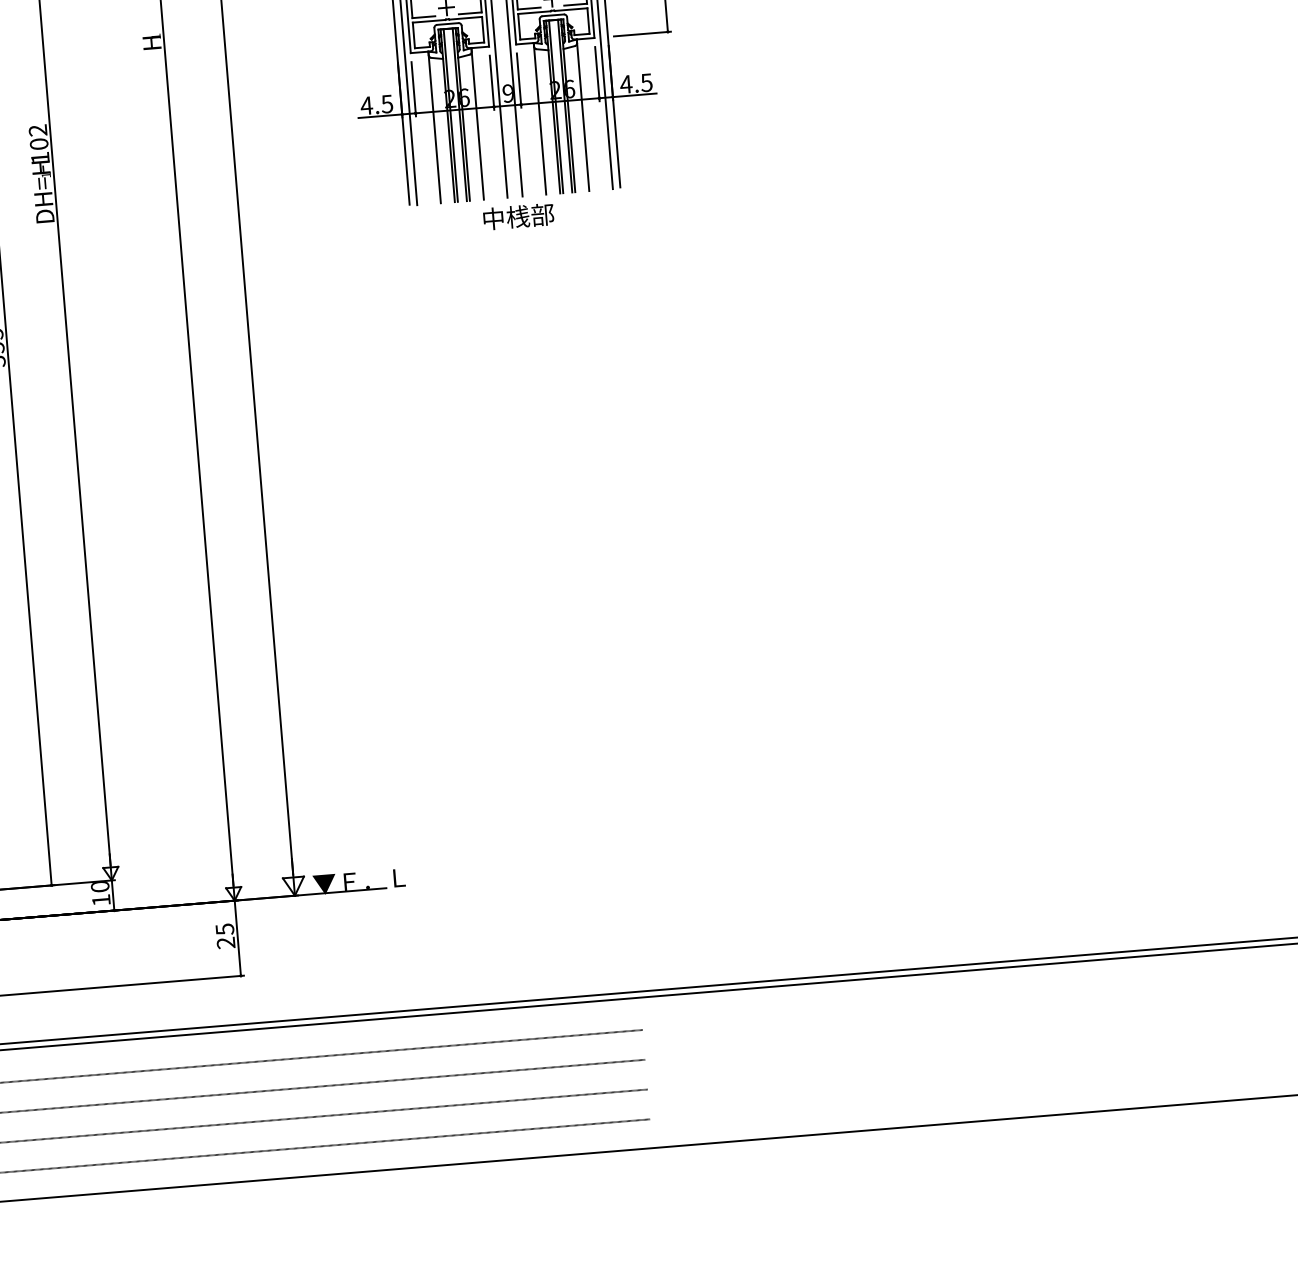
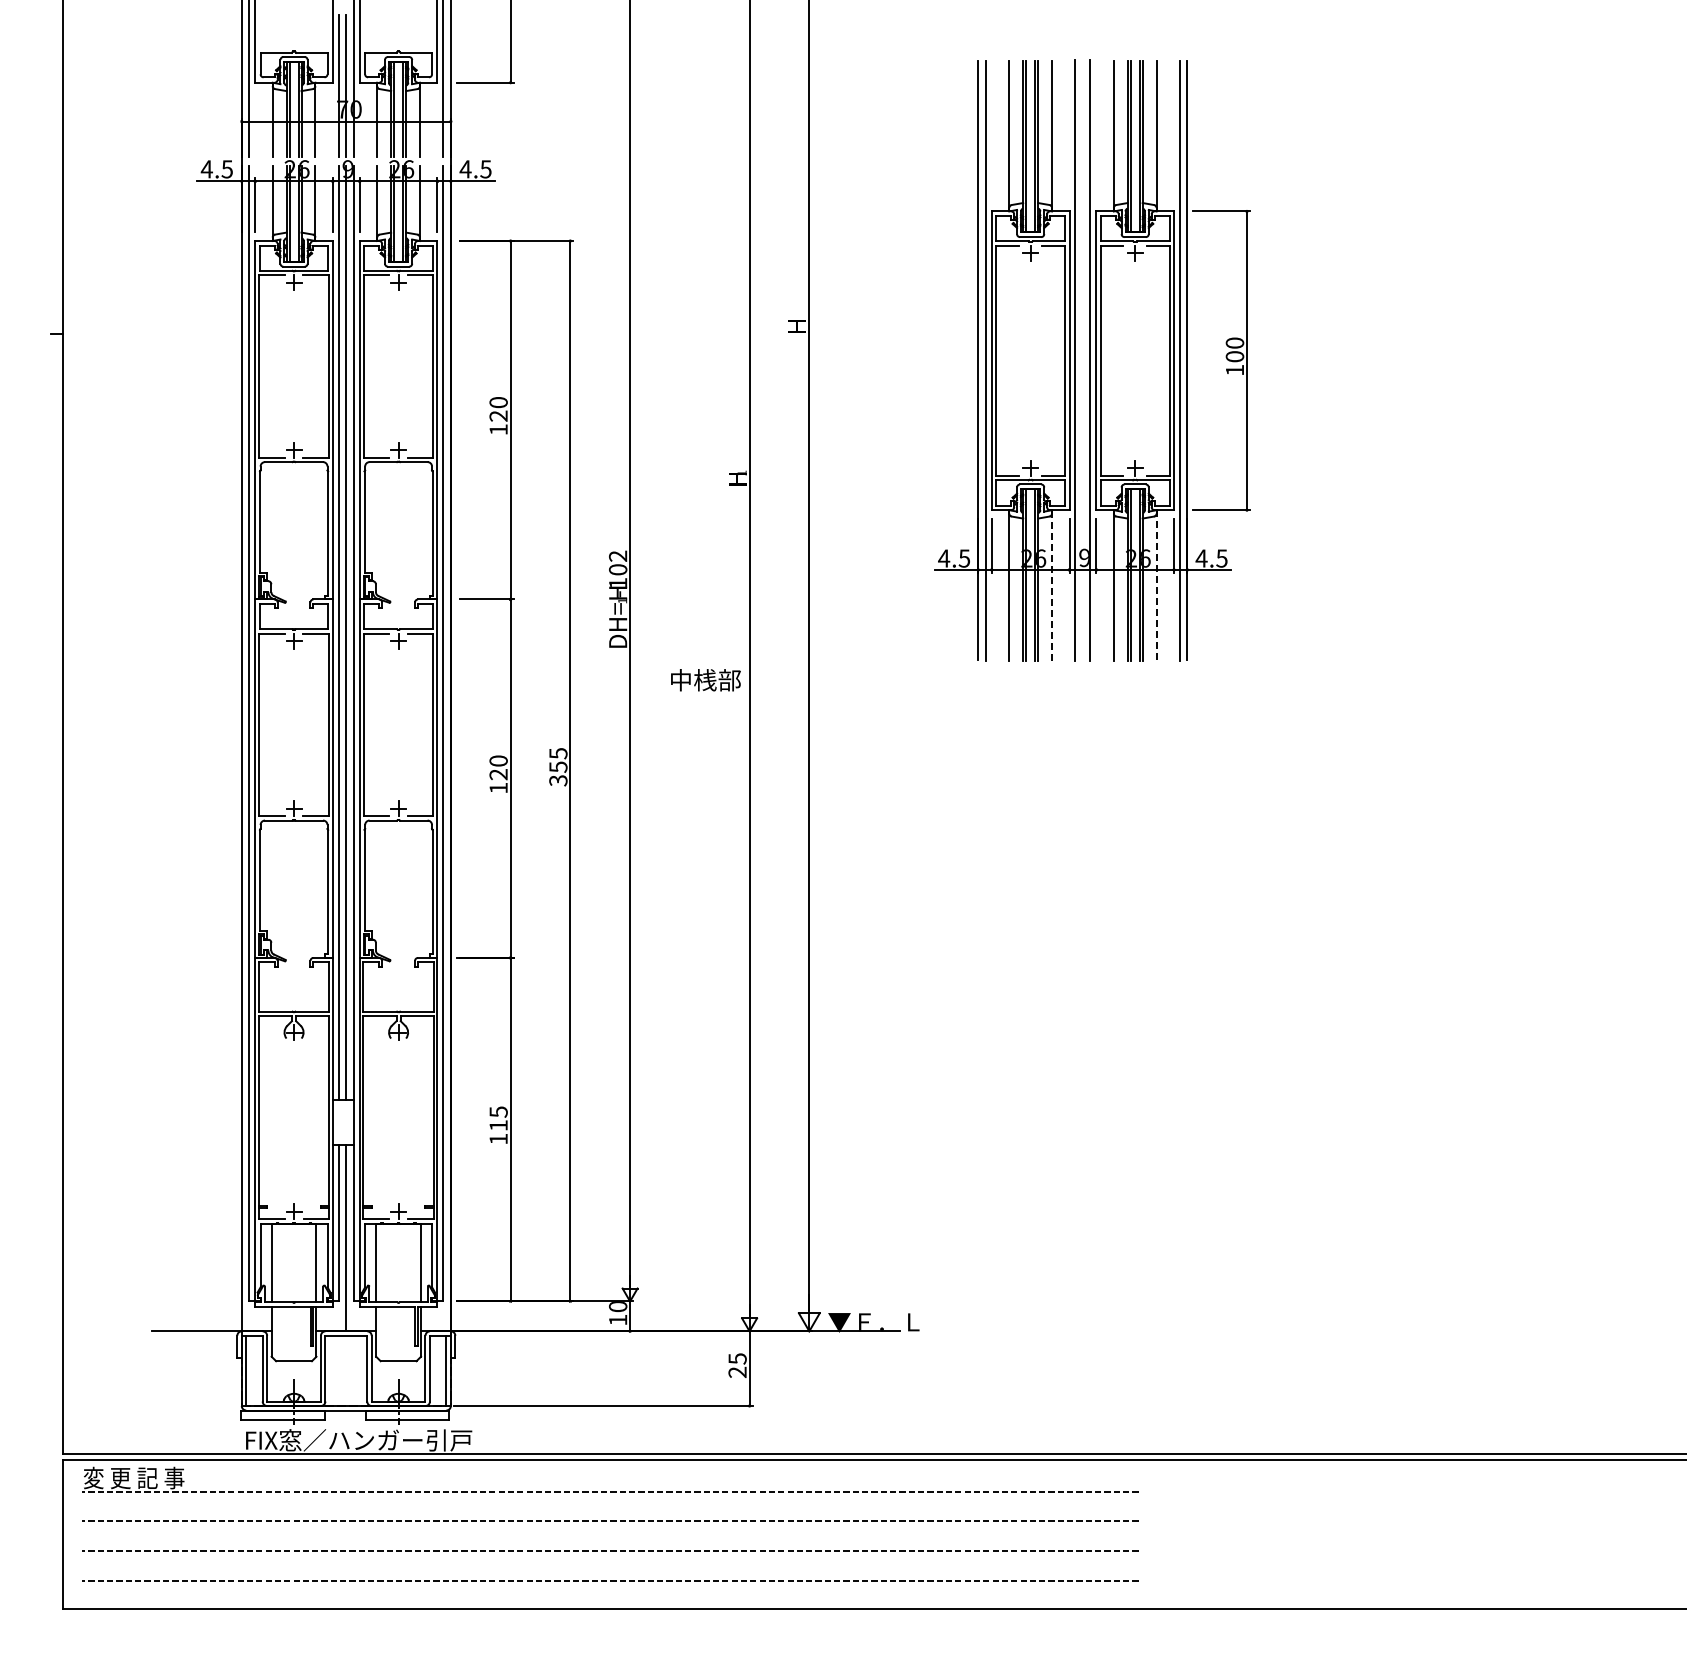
line: (582, 115) -> (1156, 585), solid -> dashed
line: (478, 122) -> (1052, 584), solid -> dashed
text: (518, 217) -> (705, 680), moved

